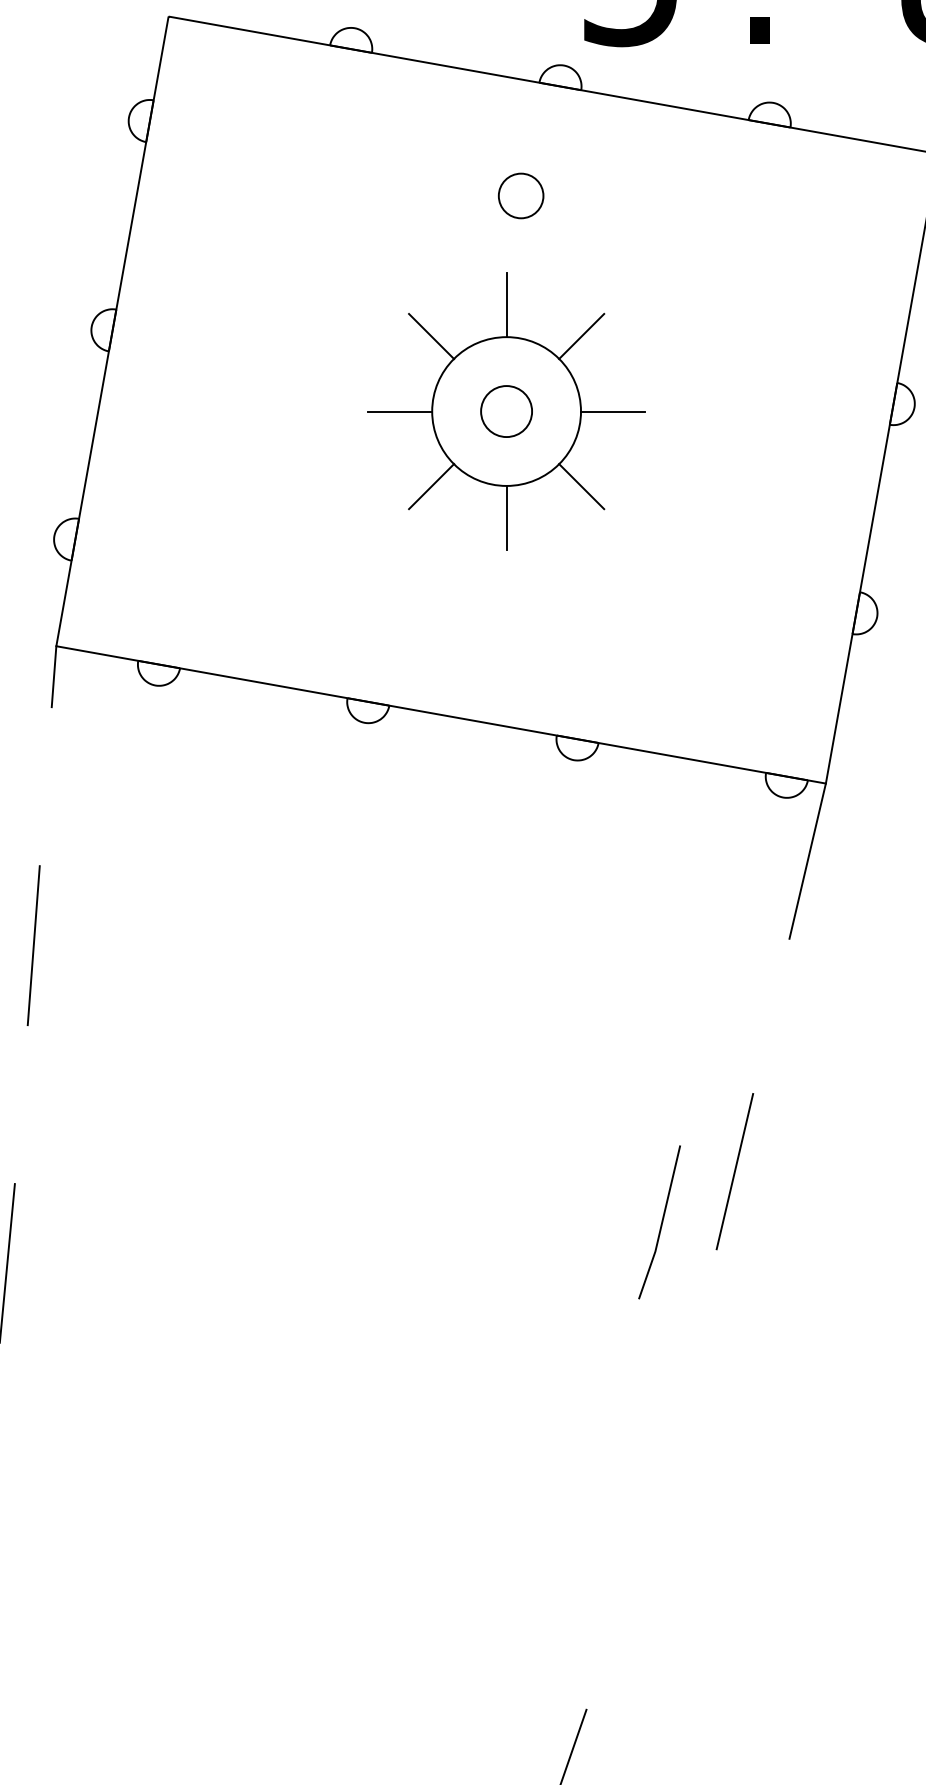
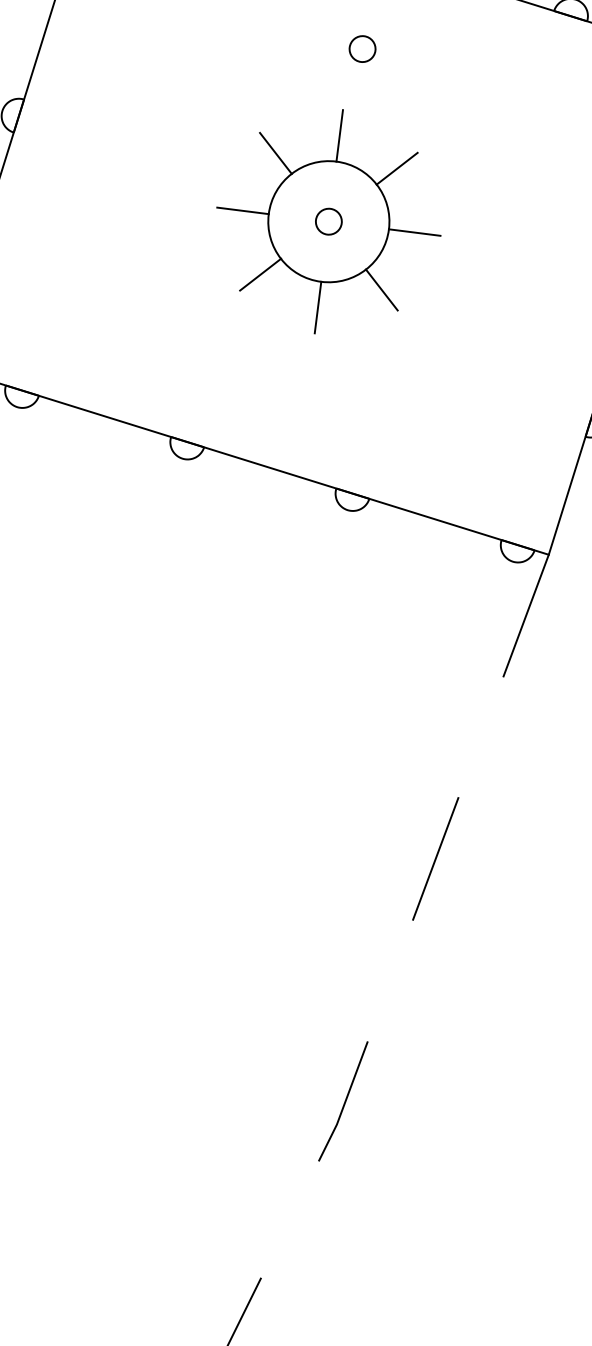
circle: (520, 195) -> (362, 48), size x0.71
circle: (506, 411) -> (328, 221), size x0.62
line: (661, 1222) -> (344, 1101), moved

